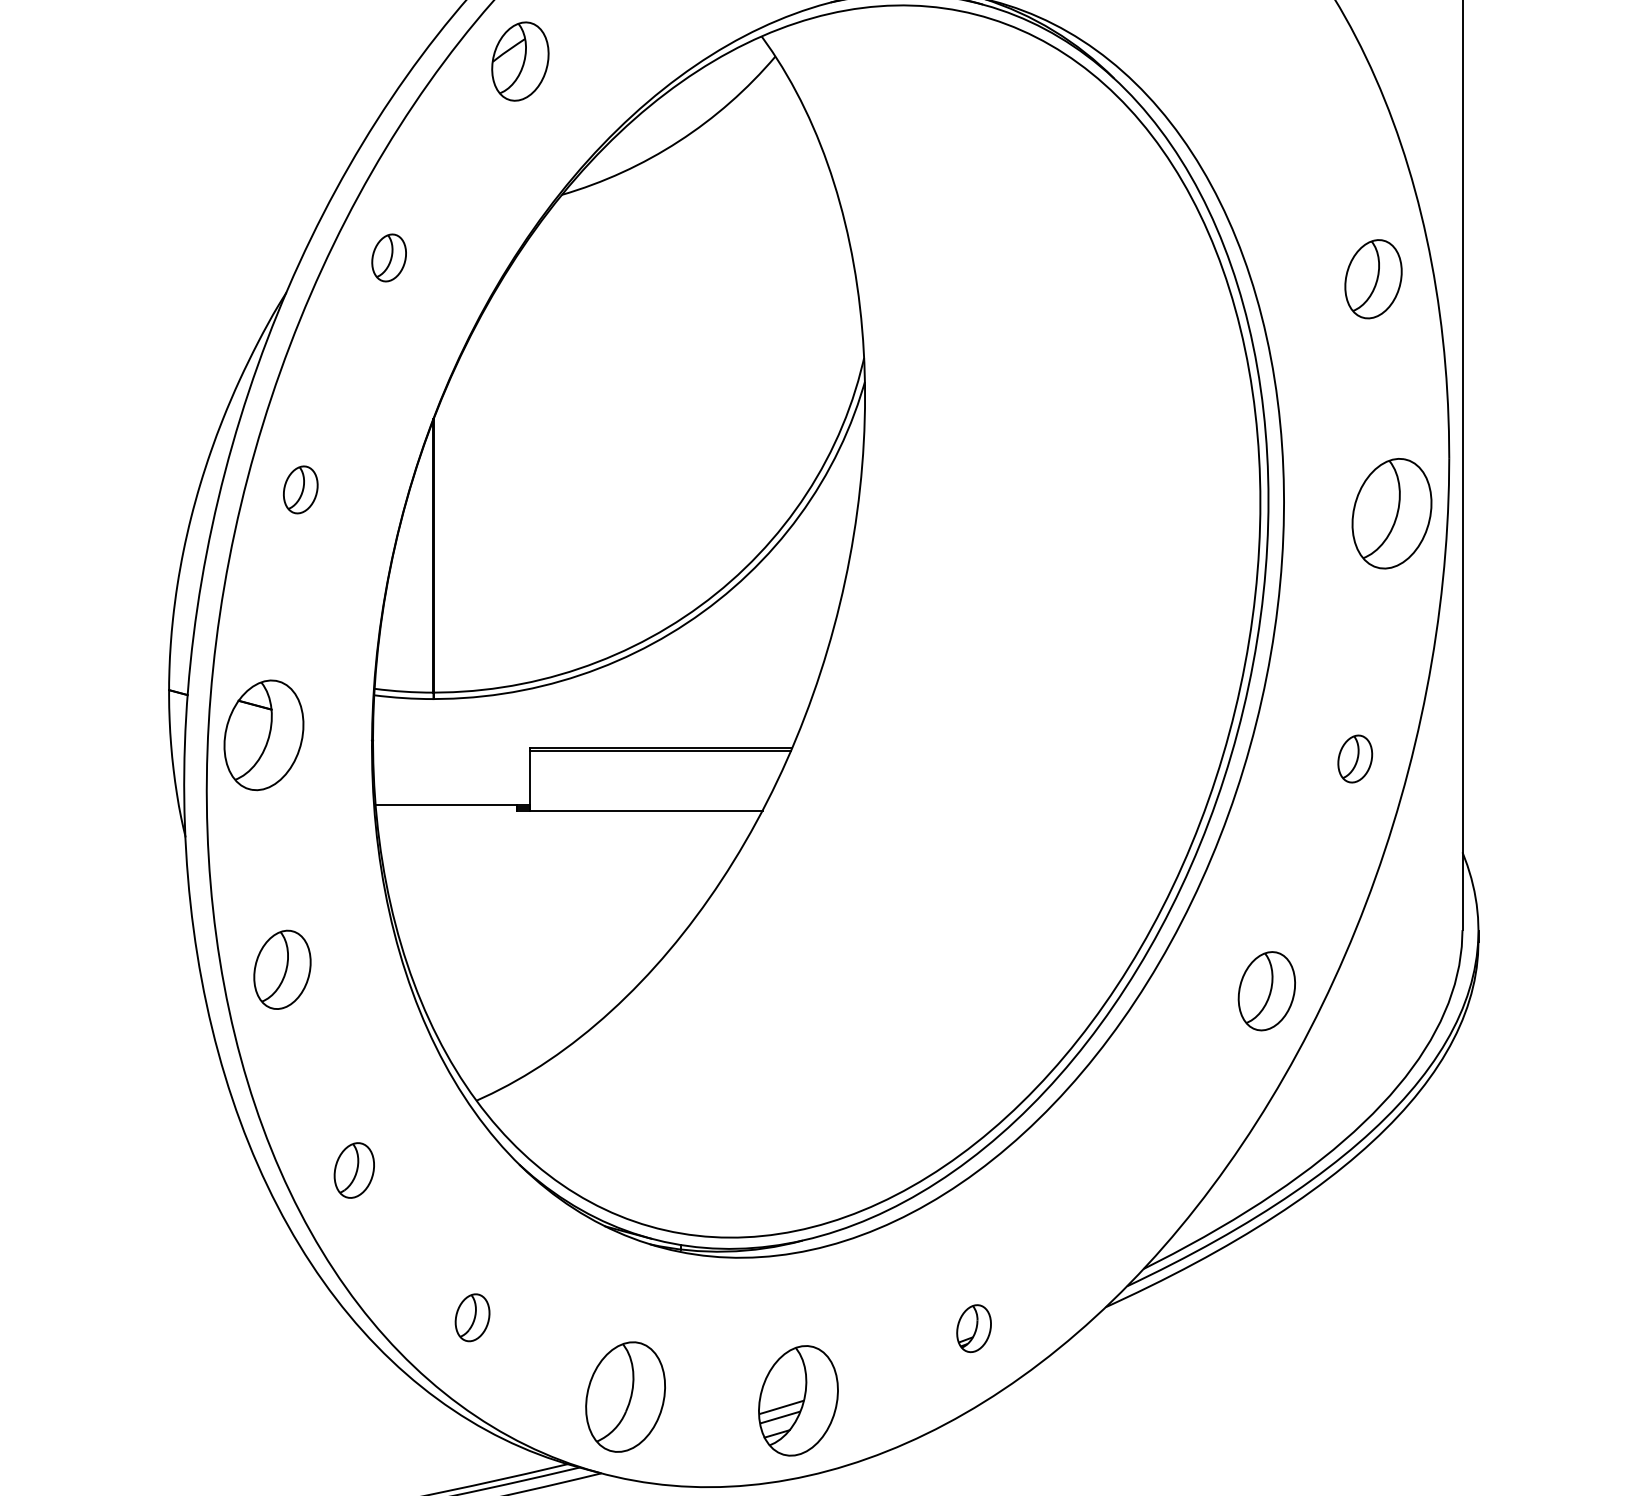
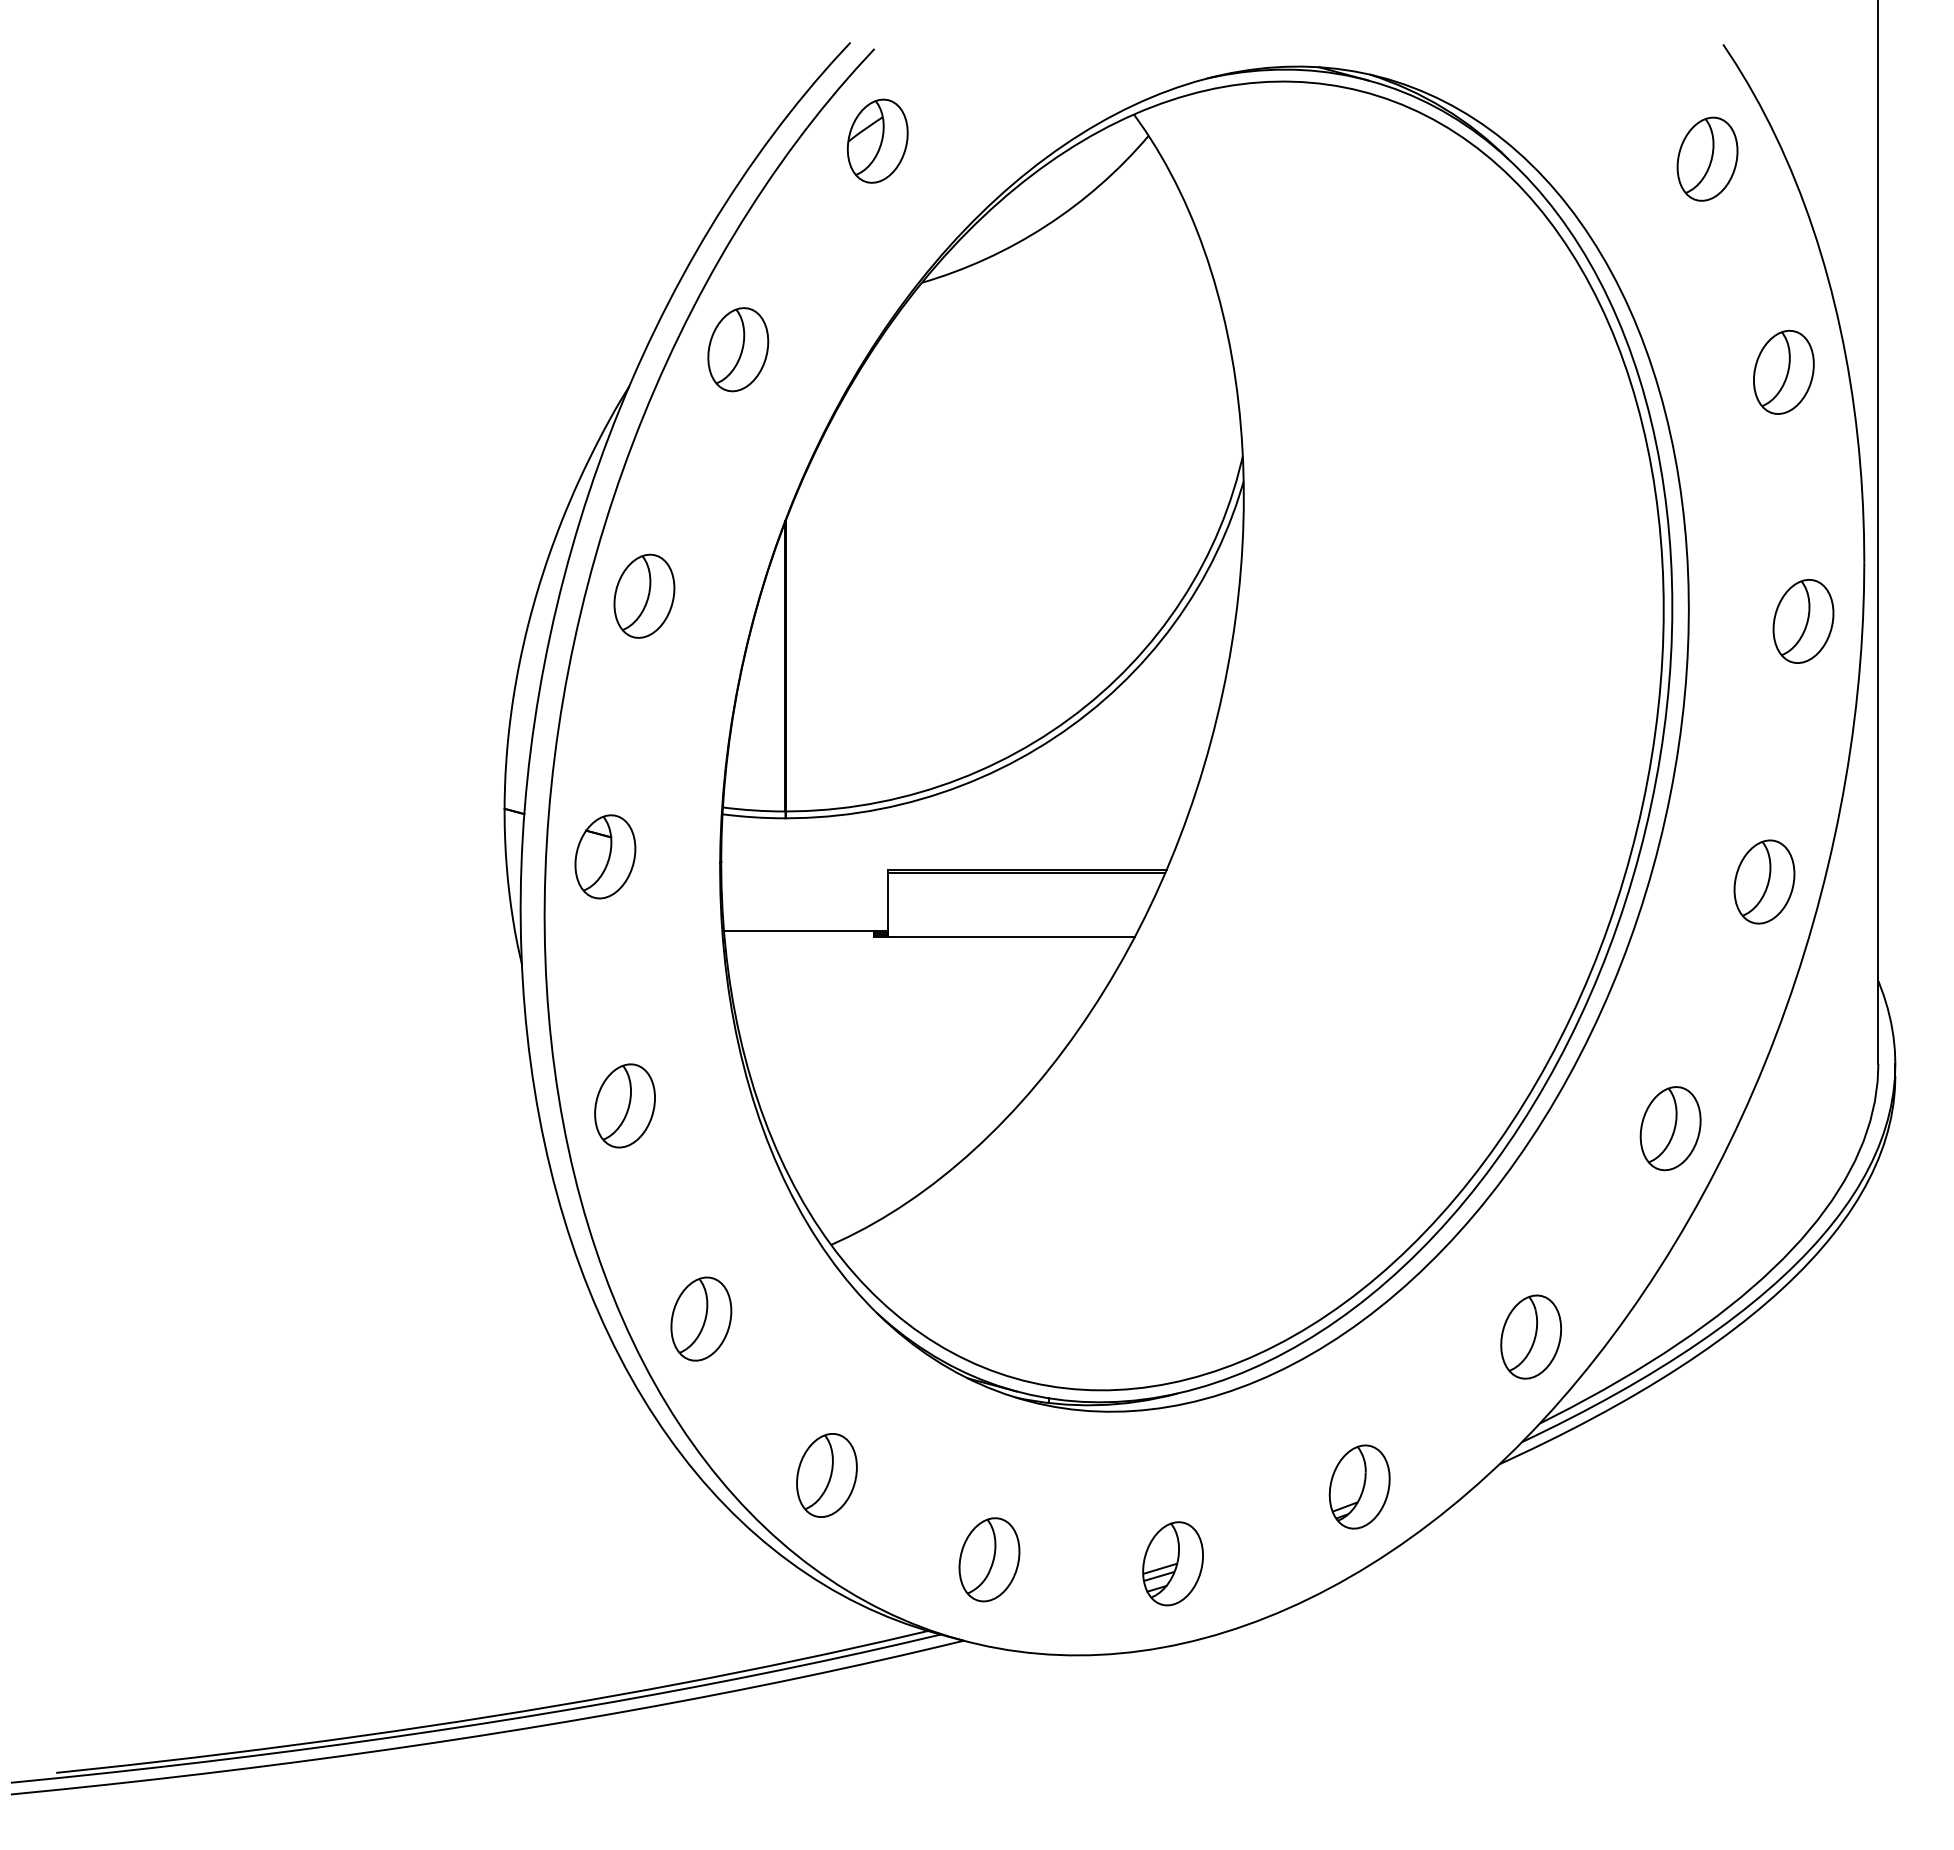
part: (1301, 77) -> (1707, 158), added
part: (389, 257) -> (738, 349), size x1.67
part: (300, 489) -> (644, 595), size x1.67
part: (1391, 513) -> (1803, 621), size x0.71
part: (264, 735) -> (605, 856), size x0.71
part: (1355, 758) -> (1764, 881), size x1.67
part: (354, 1169) -> (701, 1318), size x1.43
part: (1135, 1186) -> (1531, 1336), added
part: (472, 1317) -> (826, 1475), size x1.67
part: (973, 1328) -> (1359, 1486), size x1.67
part: (625, 1396) -> (989, 1559), size x0.71
part: (797, 1400) -> (1172, 1563), size x0.71

